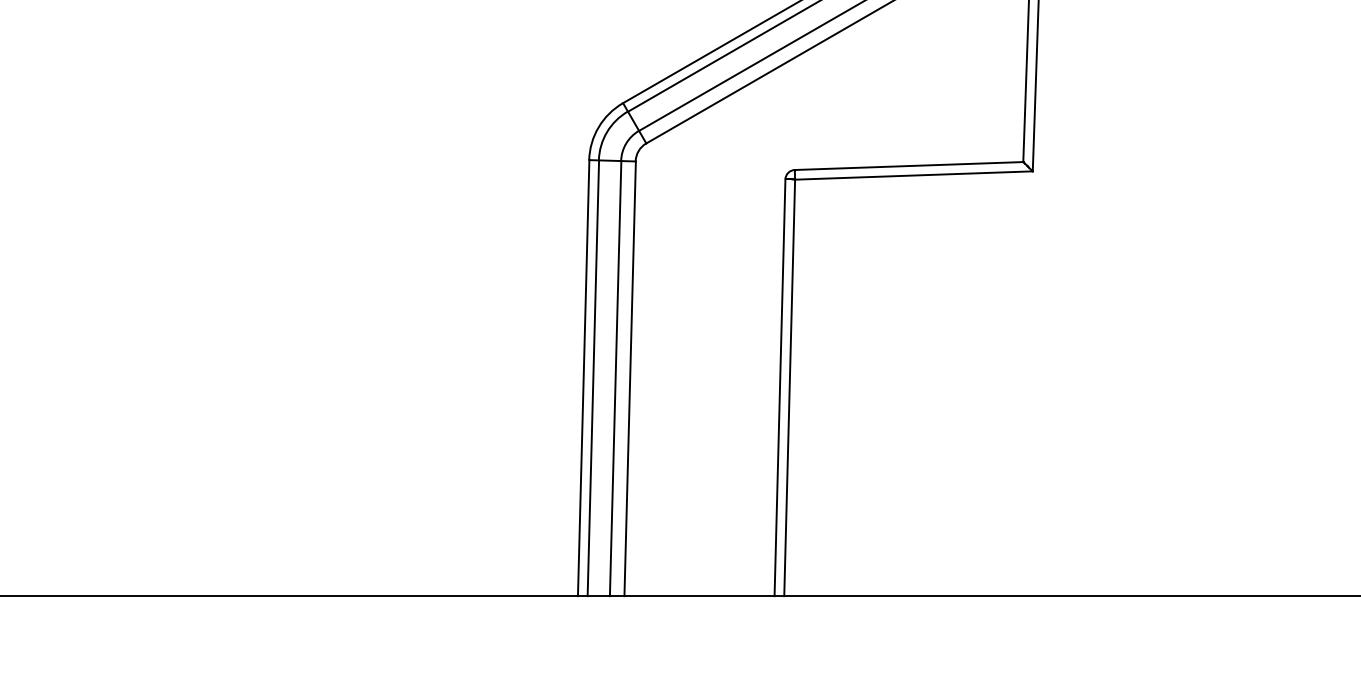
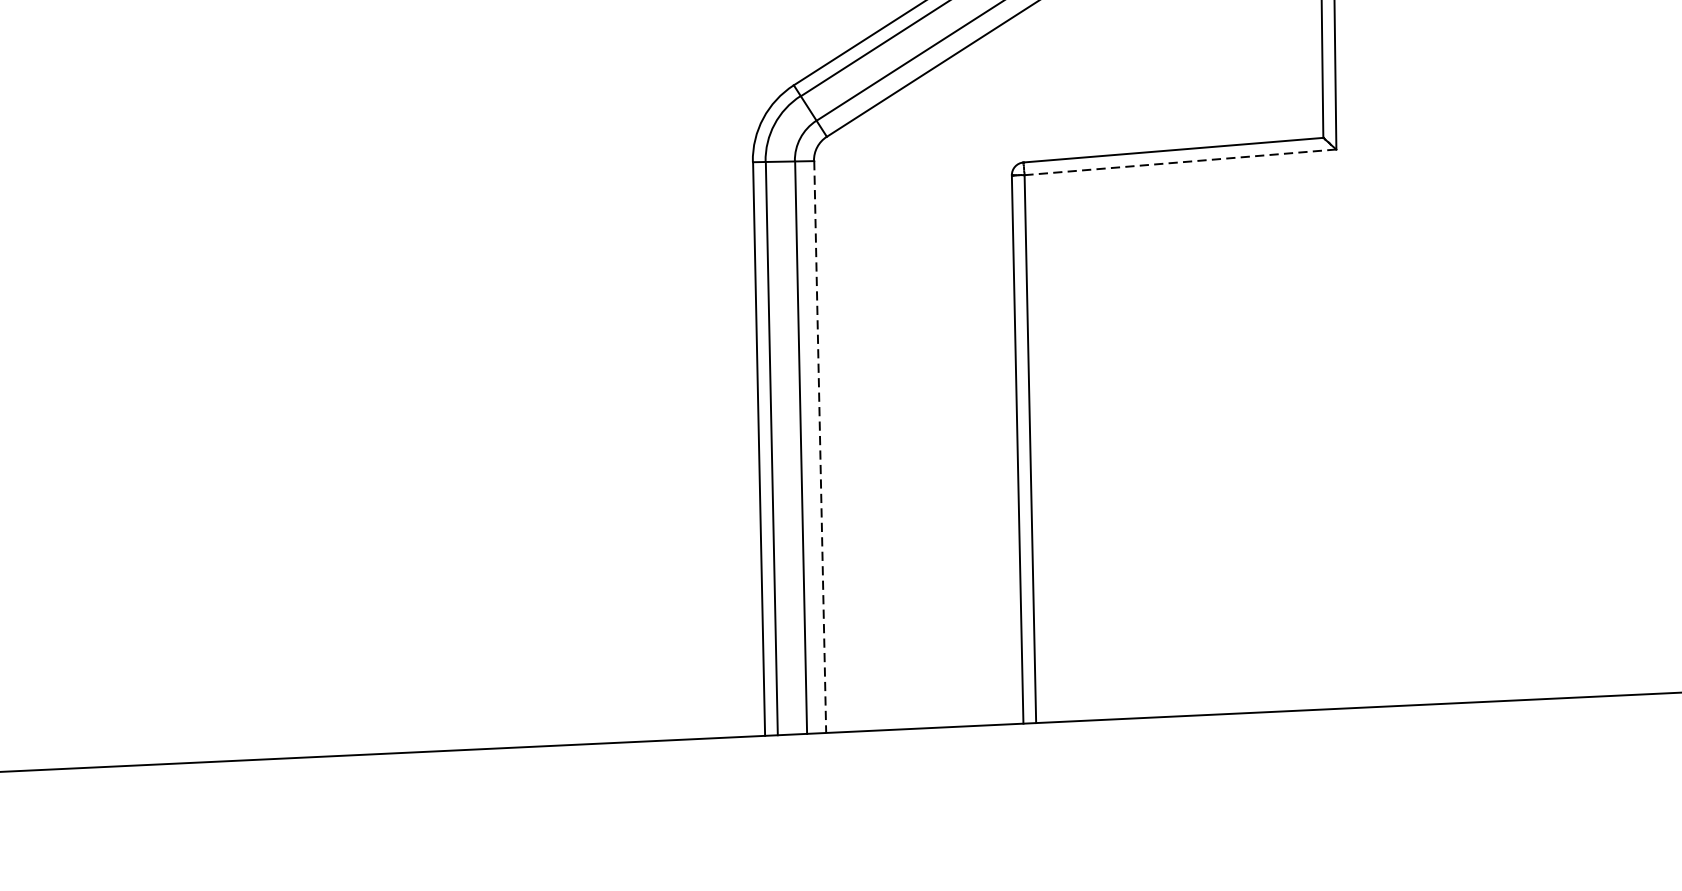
line: (913, 175) -> (1179, 162), solid -> dashed
line: (630, 379) -> (820, 447), solid -> dashed

